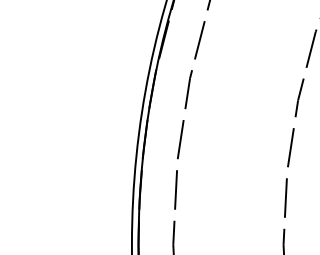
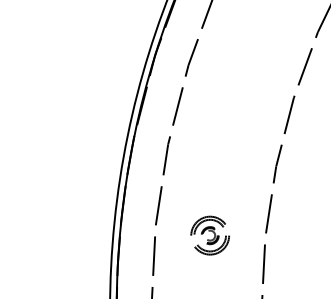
part: (232, 169) -> (210, 235), added

